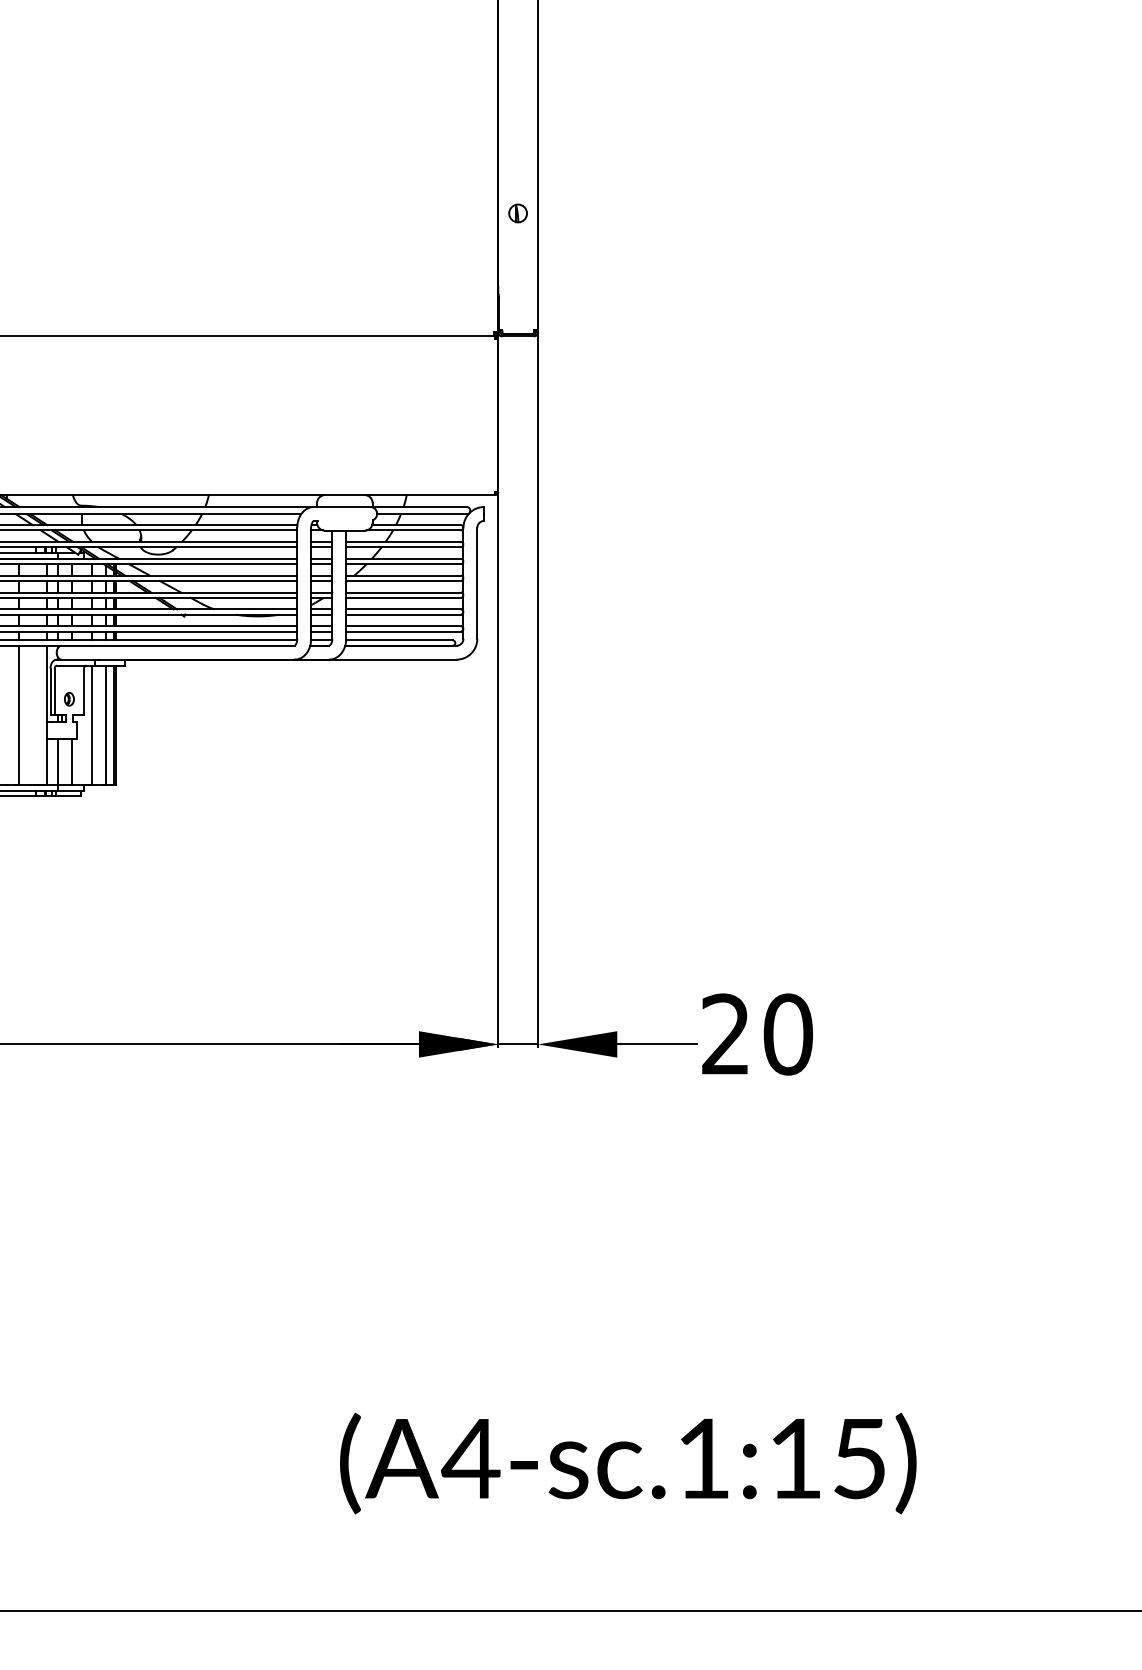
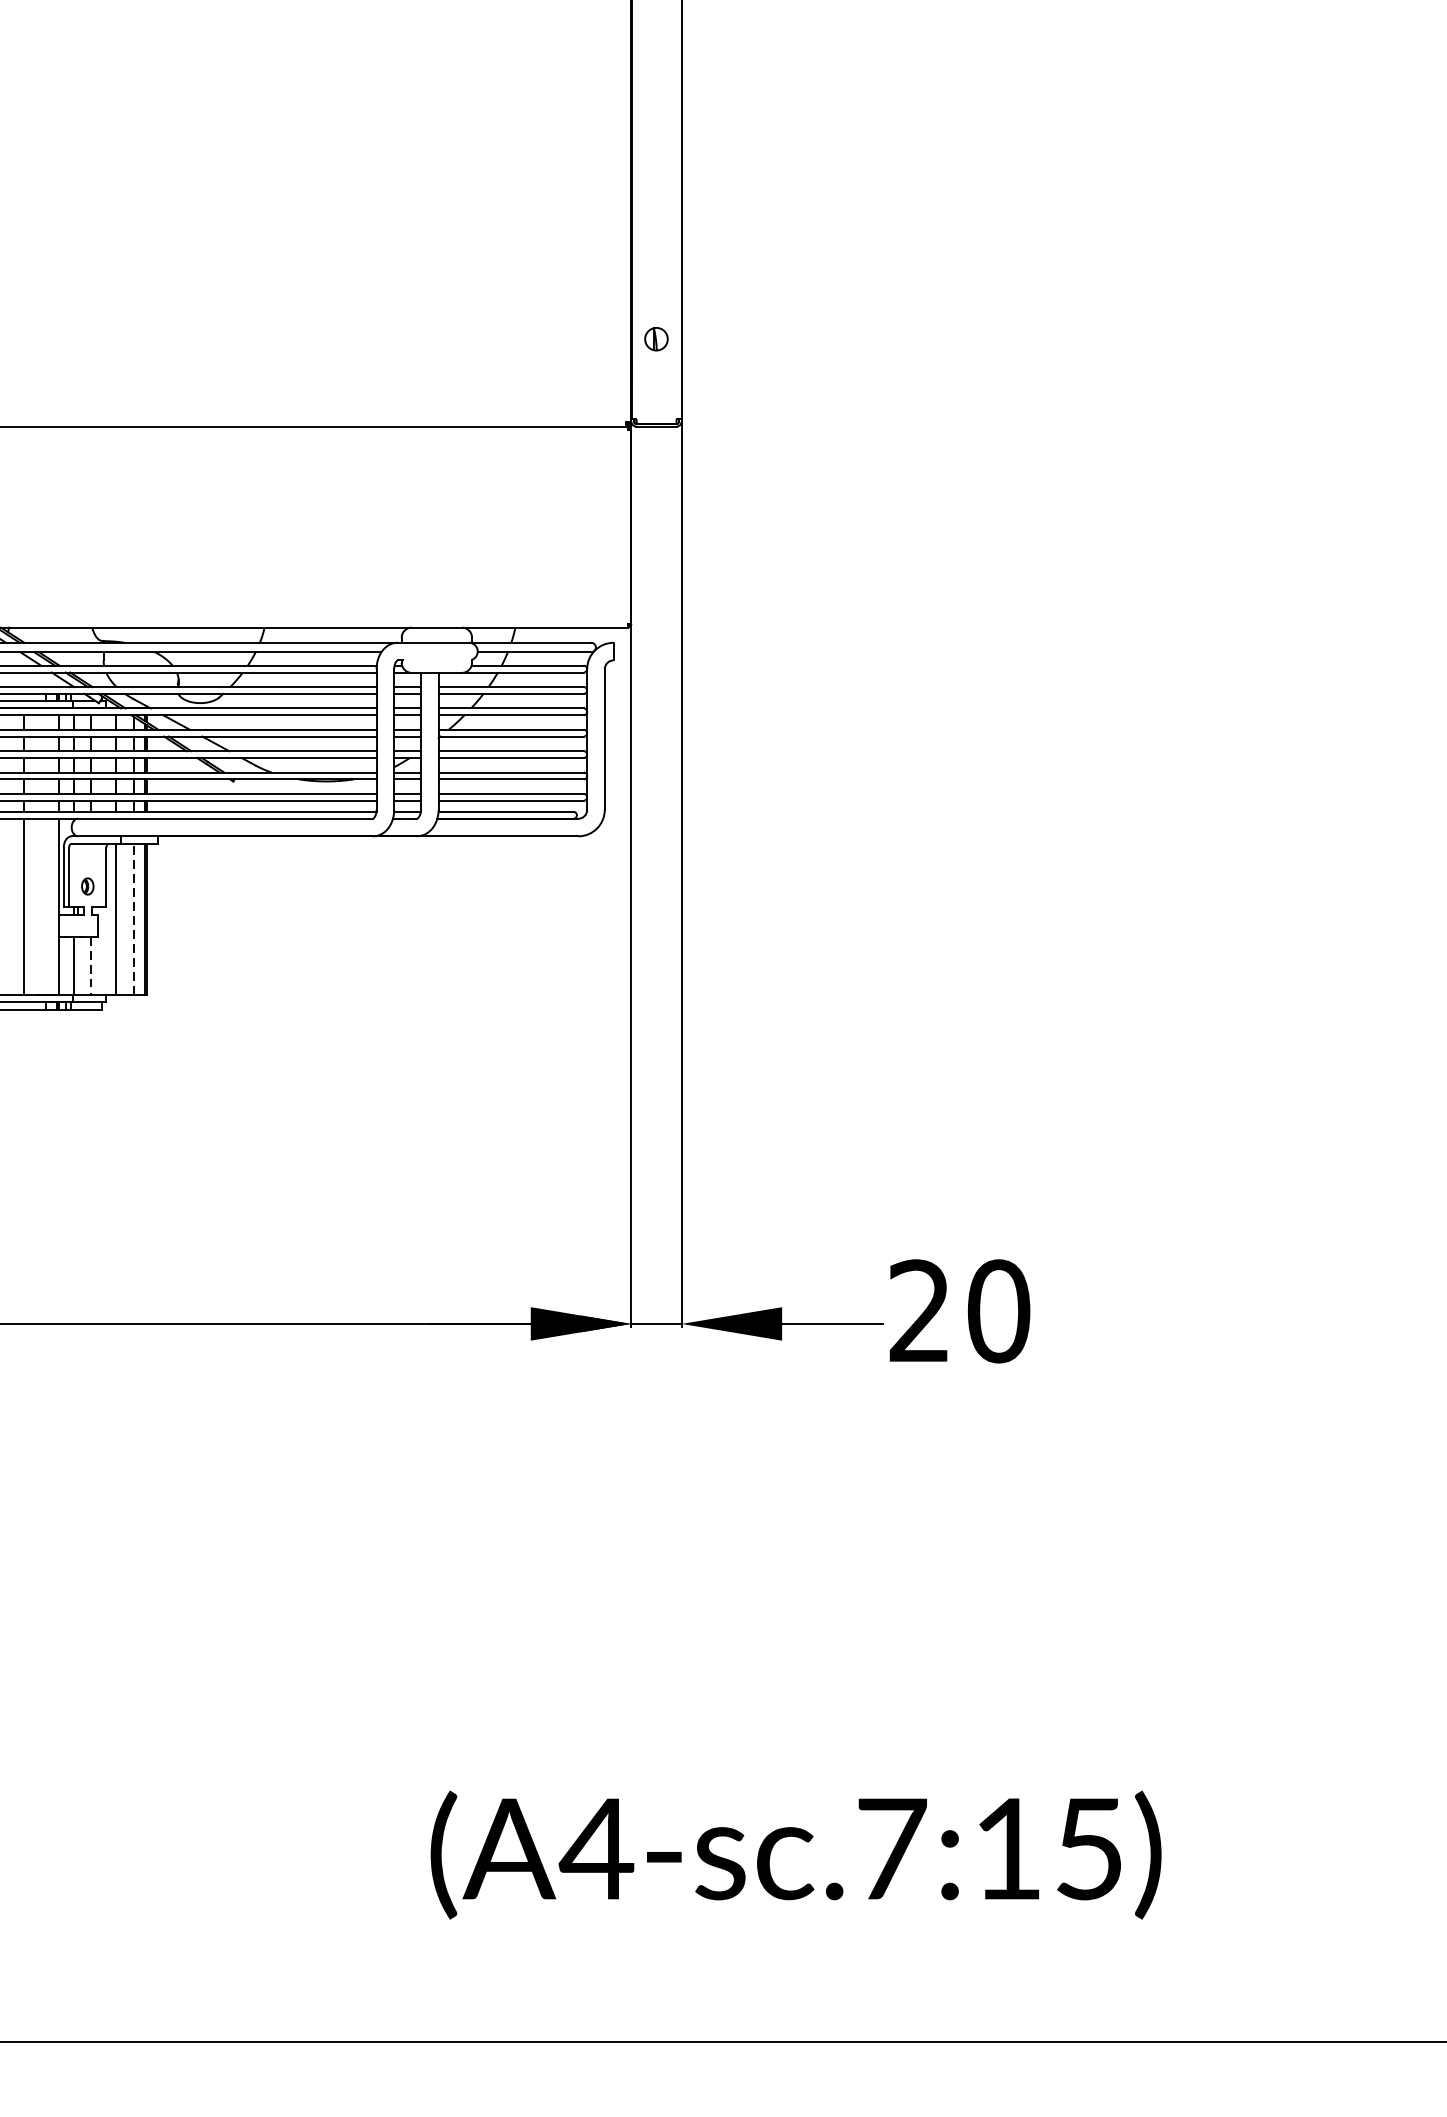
part: (517, 213) -> (655, 339), moved
line: (105, 724) -> (133, 918), solid -> dashed
line: (72, 761) -> (91, 965), solid -> dashed
text: (704, 1458) -> (892, 1848), (A4-sc.1:15) -> (A4-sc.7:15)

